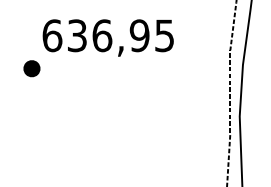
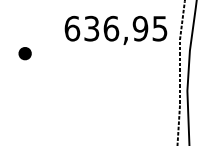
text: (107, 37) -> (115, 30), moved

